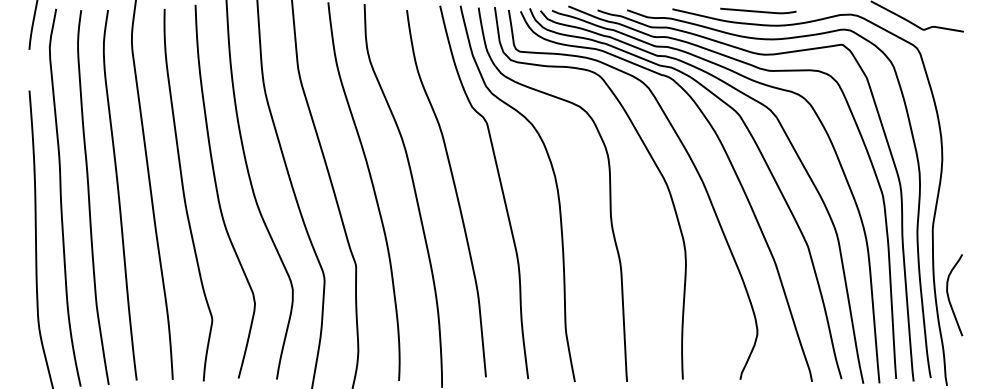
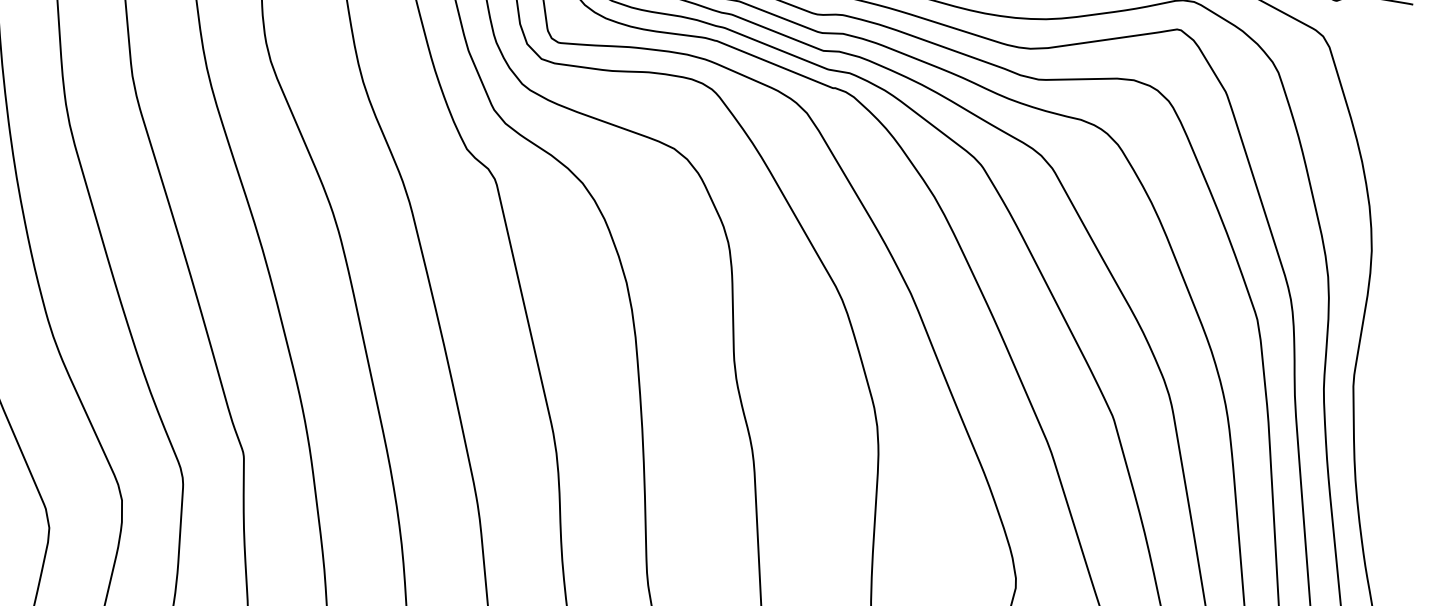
curve: (949, 296) -> (1385, 513), removed

